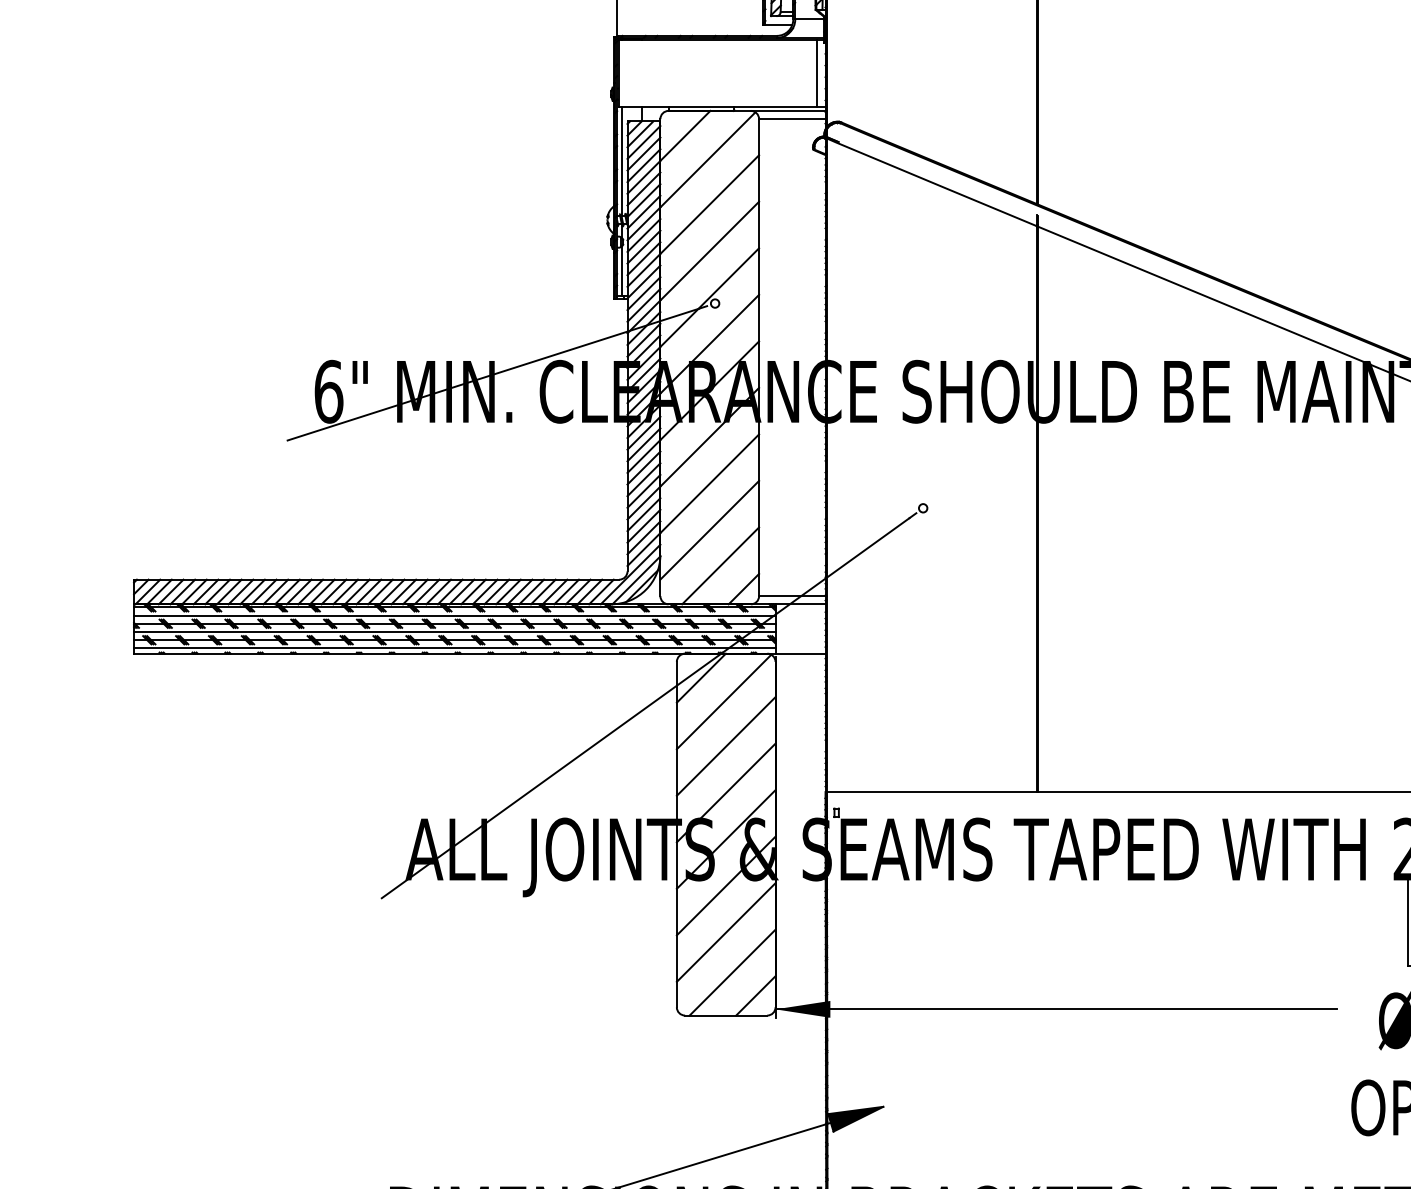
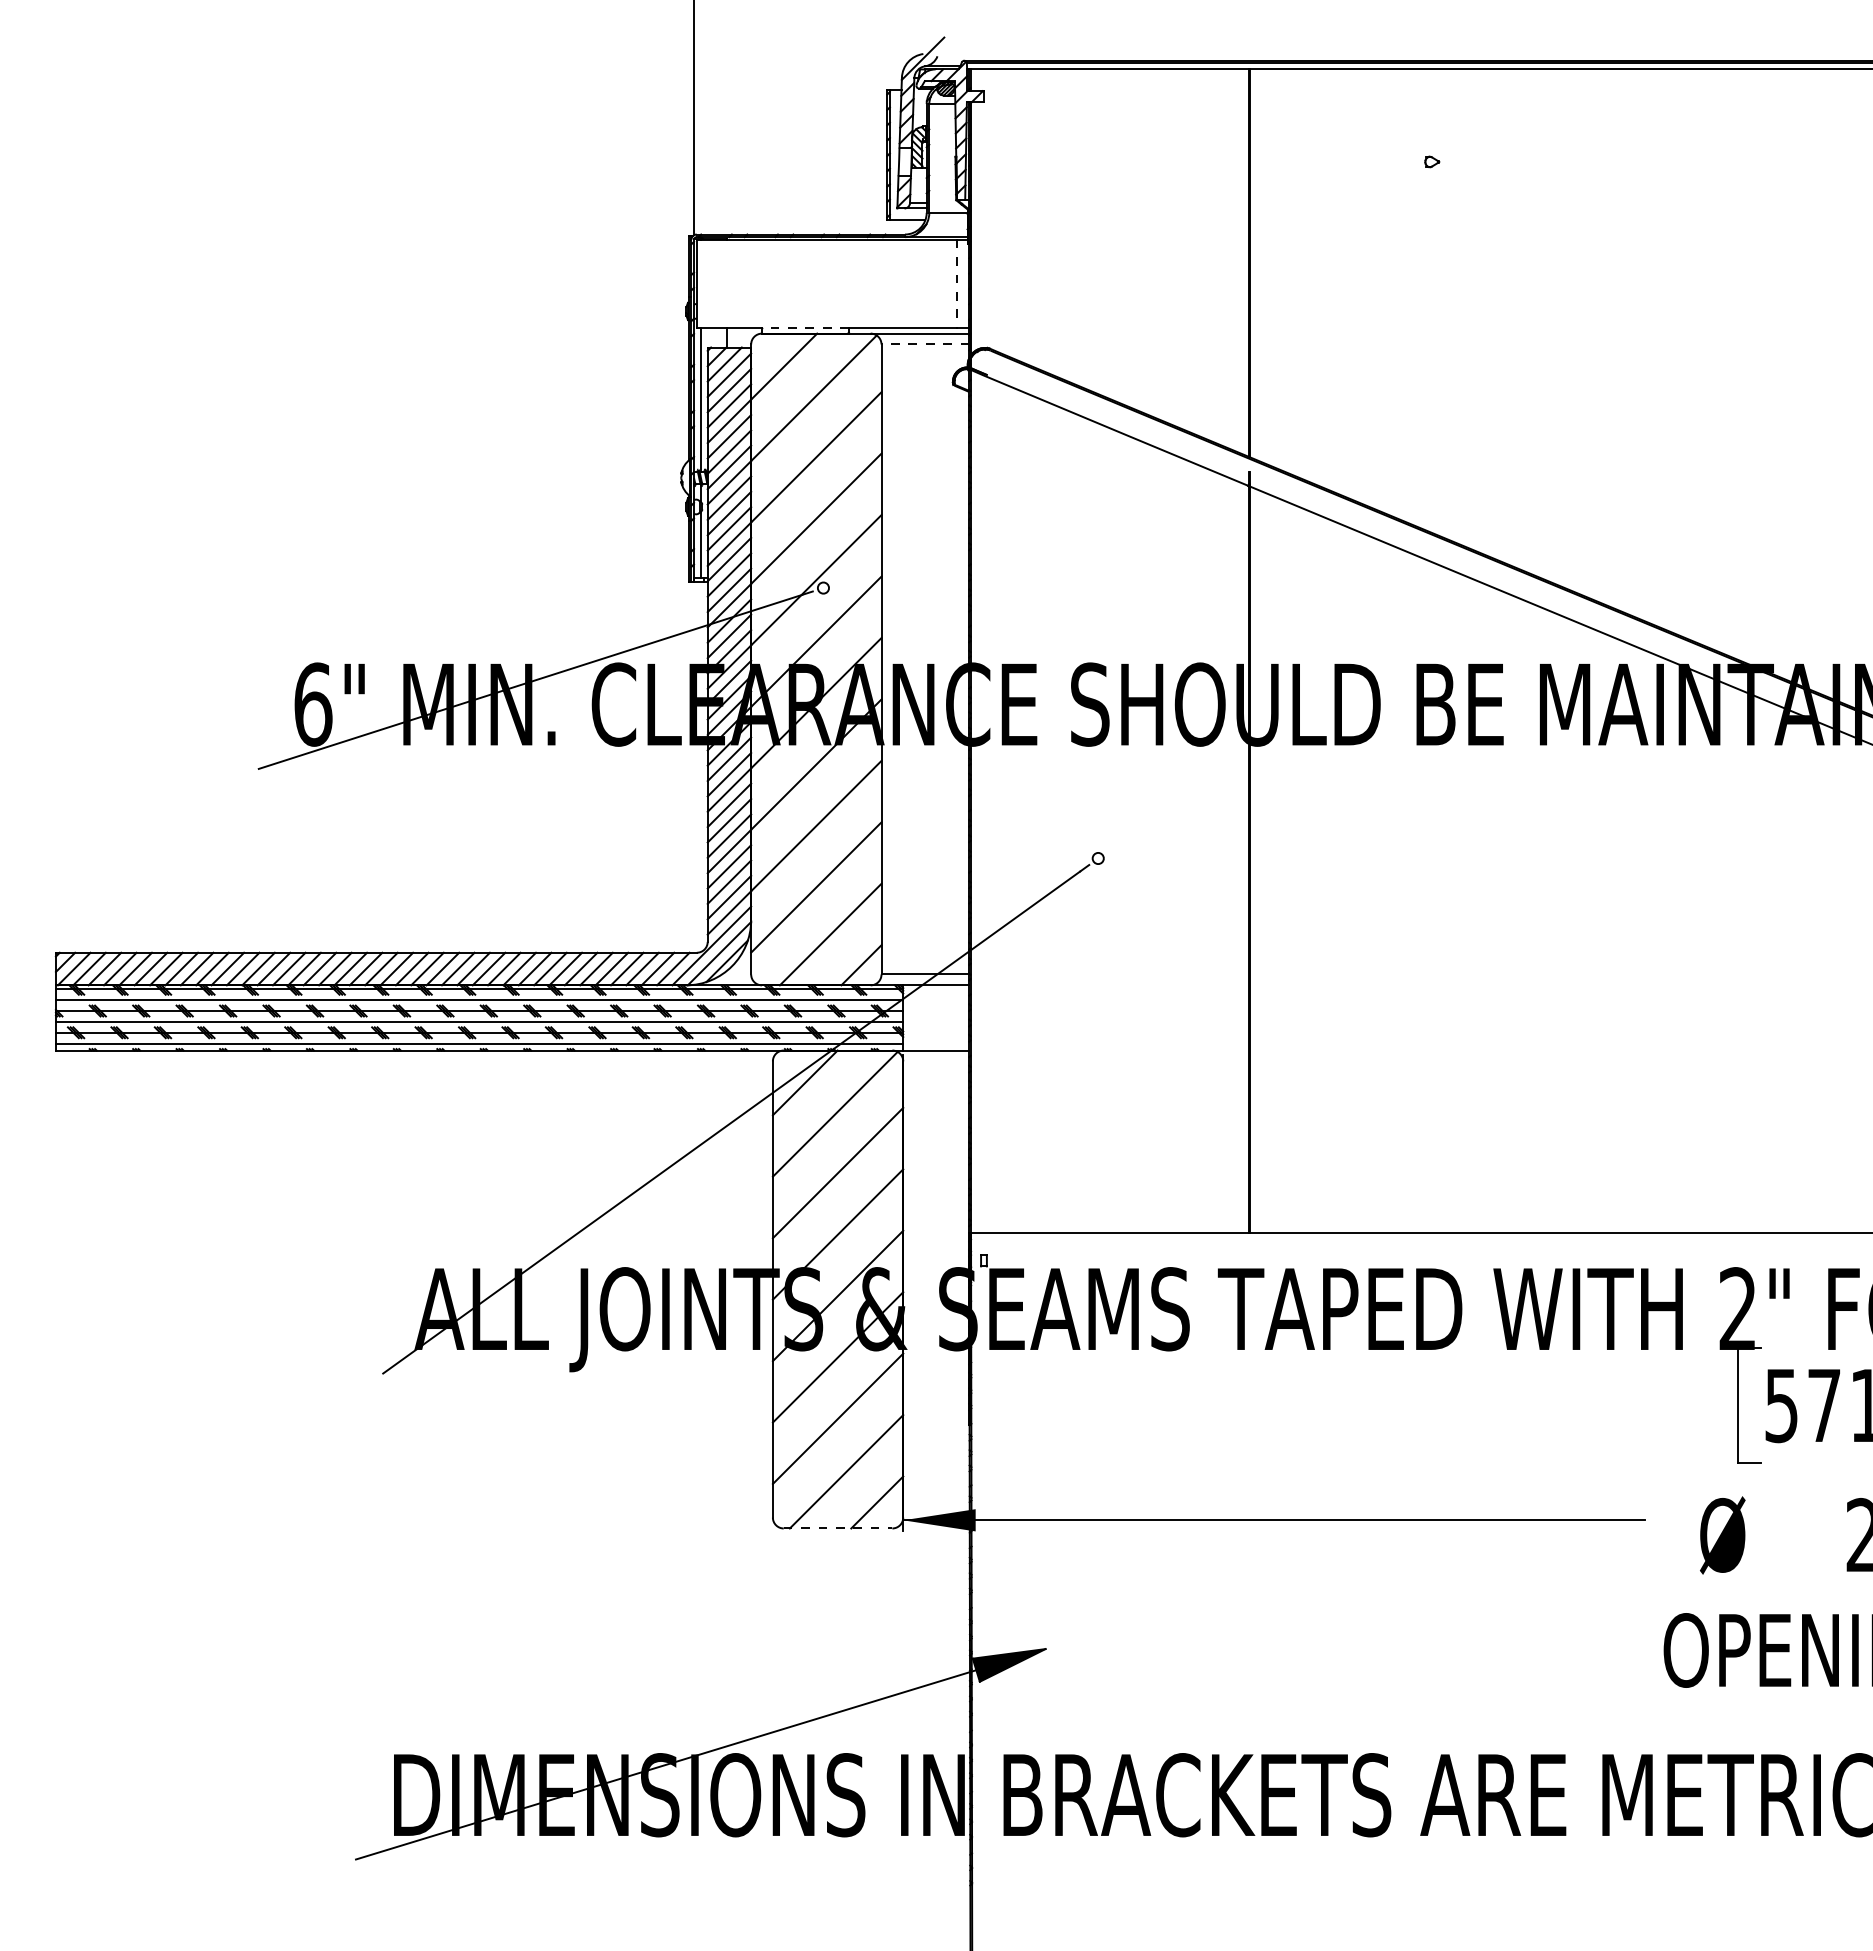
line: (816, 73) -> (957, 284), solid -> dashed
line: (700, 107) -> (804, 328), solid -> dashed
line: (792, 119) -> (925, 344), solid -> dashed
line: (726, 1015) -> (838, 1528), solid -> dashed

